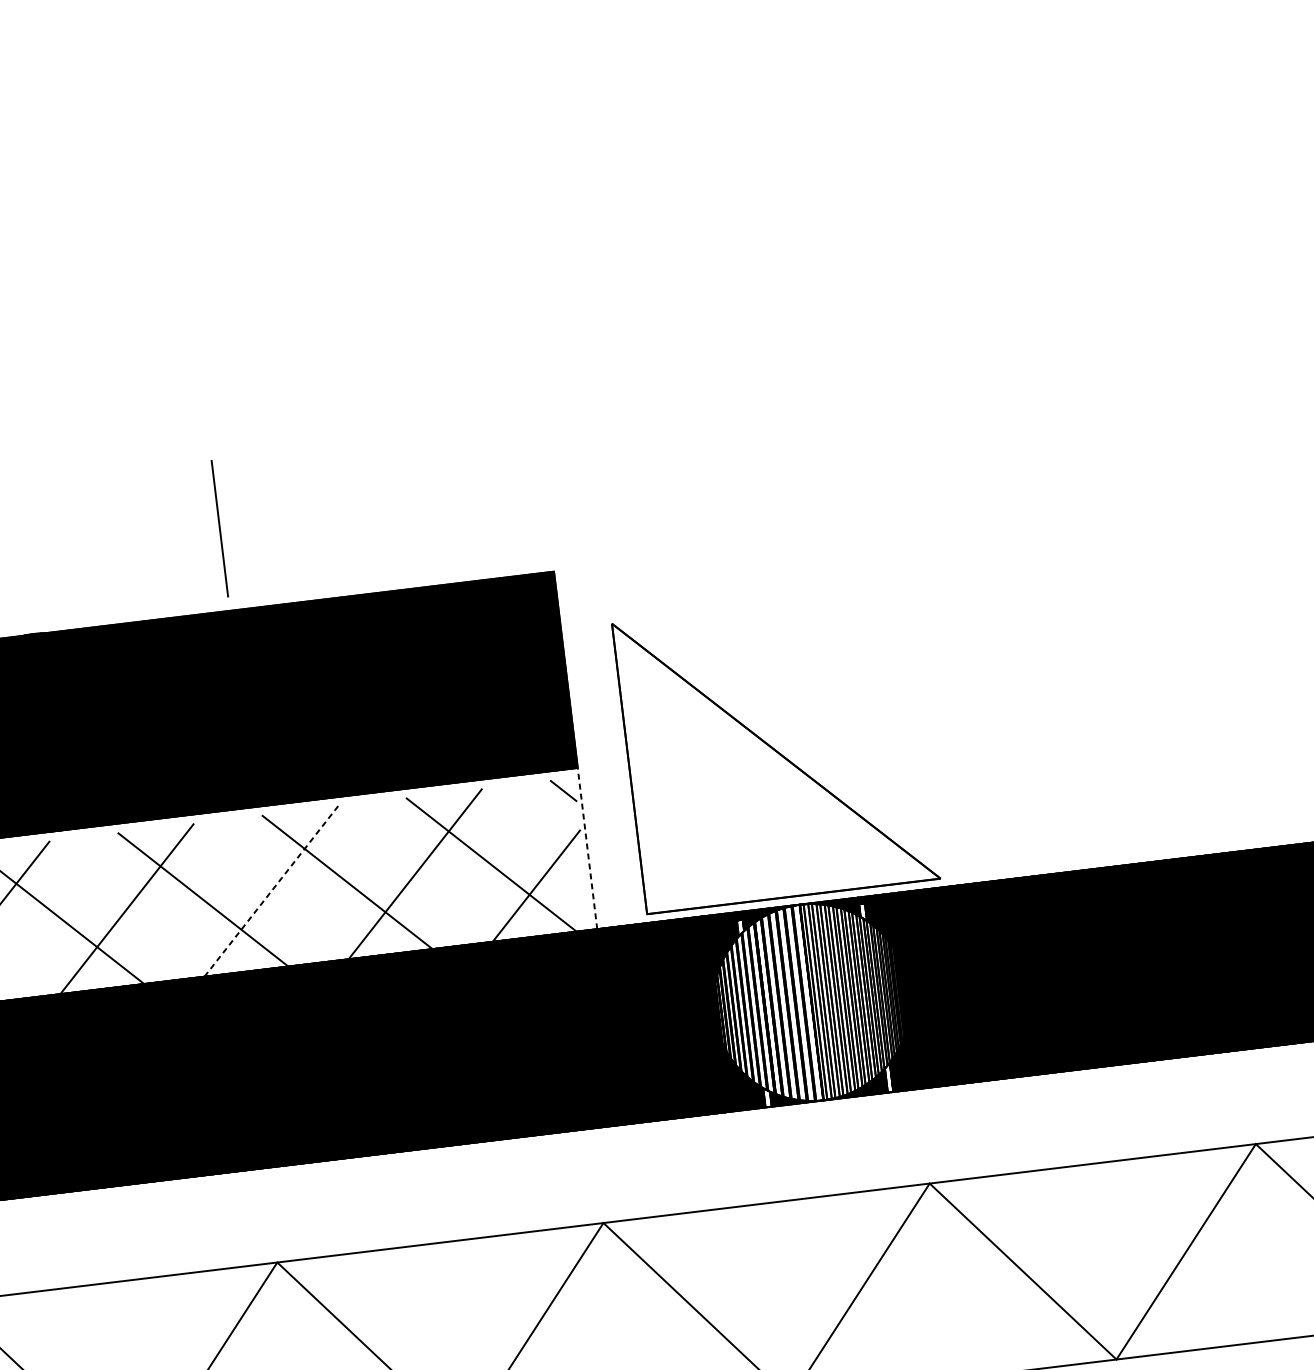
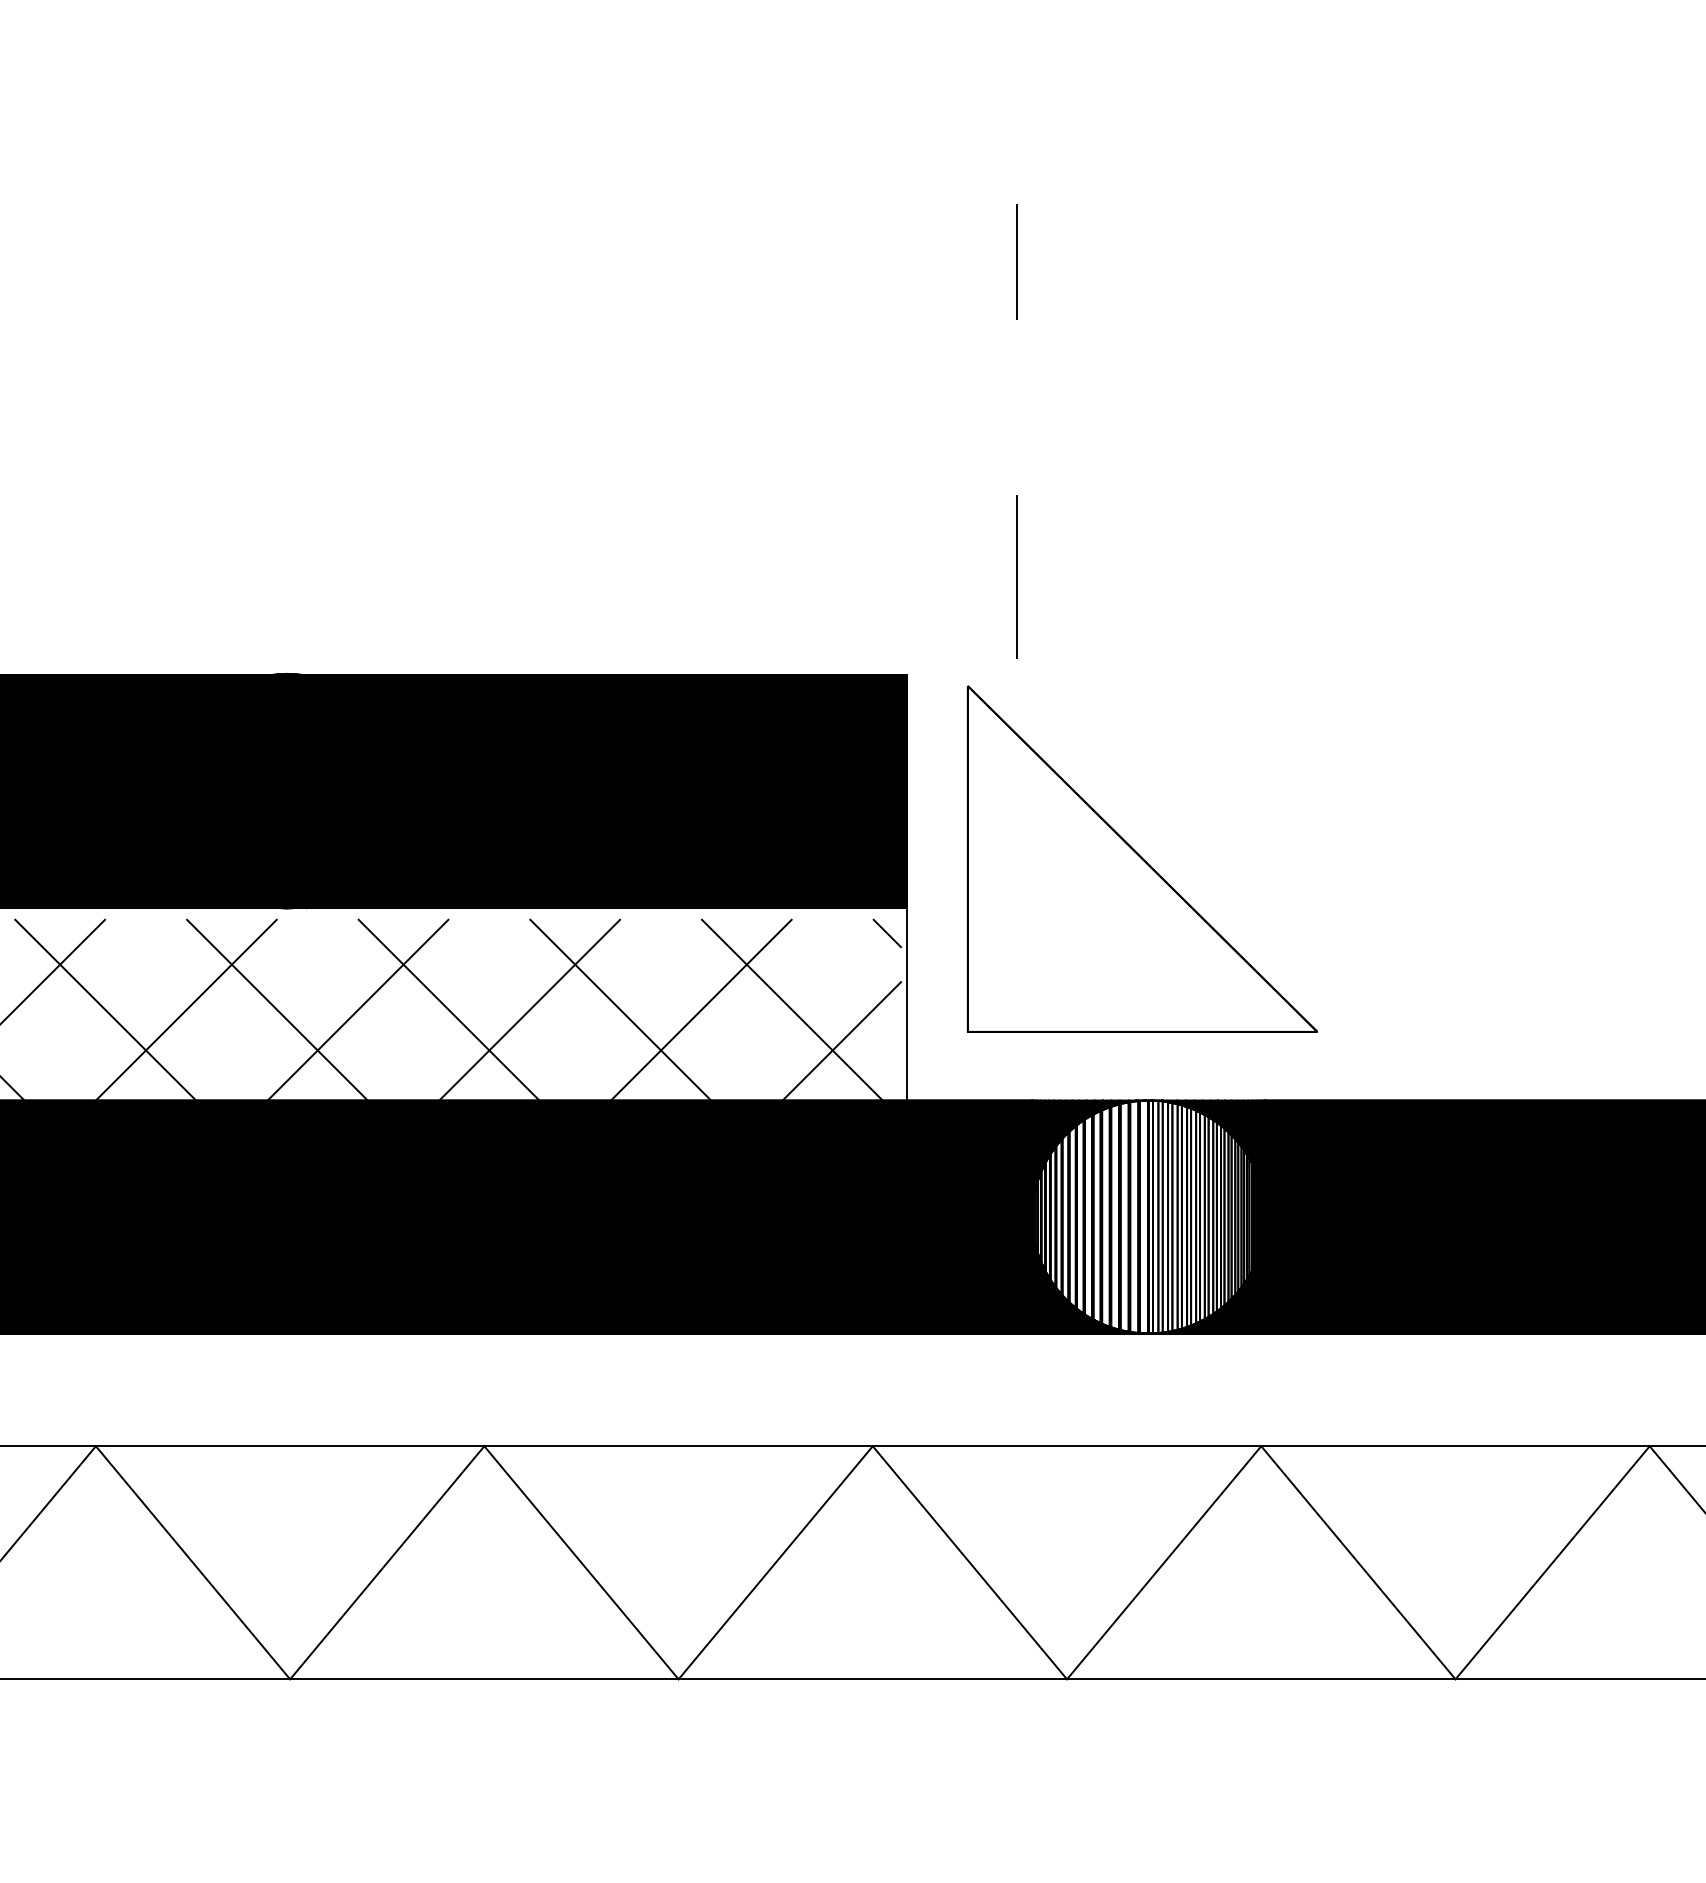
line: (603, 213) -> (1016, 261), added
line: (219, 528) -> (1016, 576), moved
part: (775, 750) -> (1141, 858), moved
line: (587, 847) -> (907, 1003), dashed -> solid
line: (271, 891) -> (530, 1009), dashed -> solid
fill: (863, 912) -> (1221, 1118), added
fill: (740, 928) -> (1075, 1119), added
fill: (888, 1077) -> (1228, 1315), added
fill: (766, 1096) -> (1082, 1321), added

